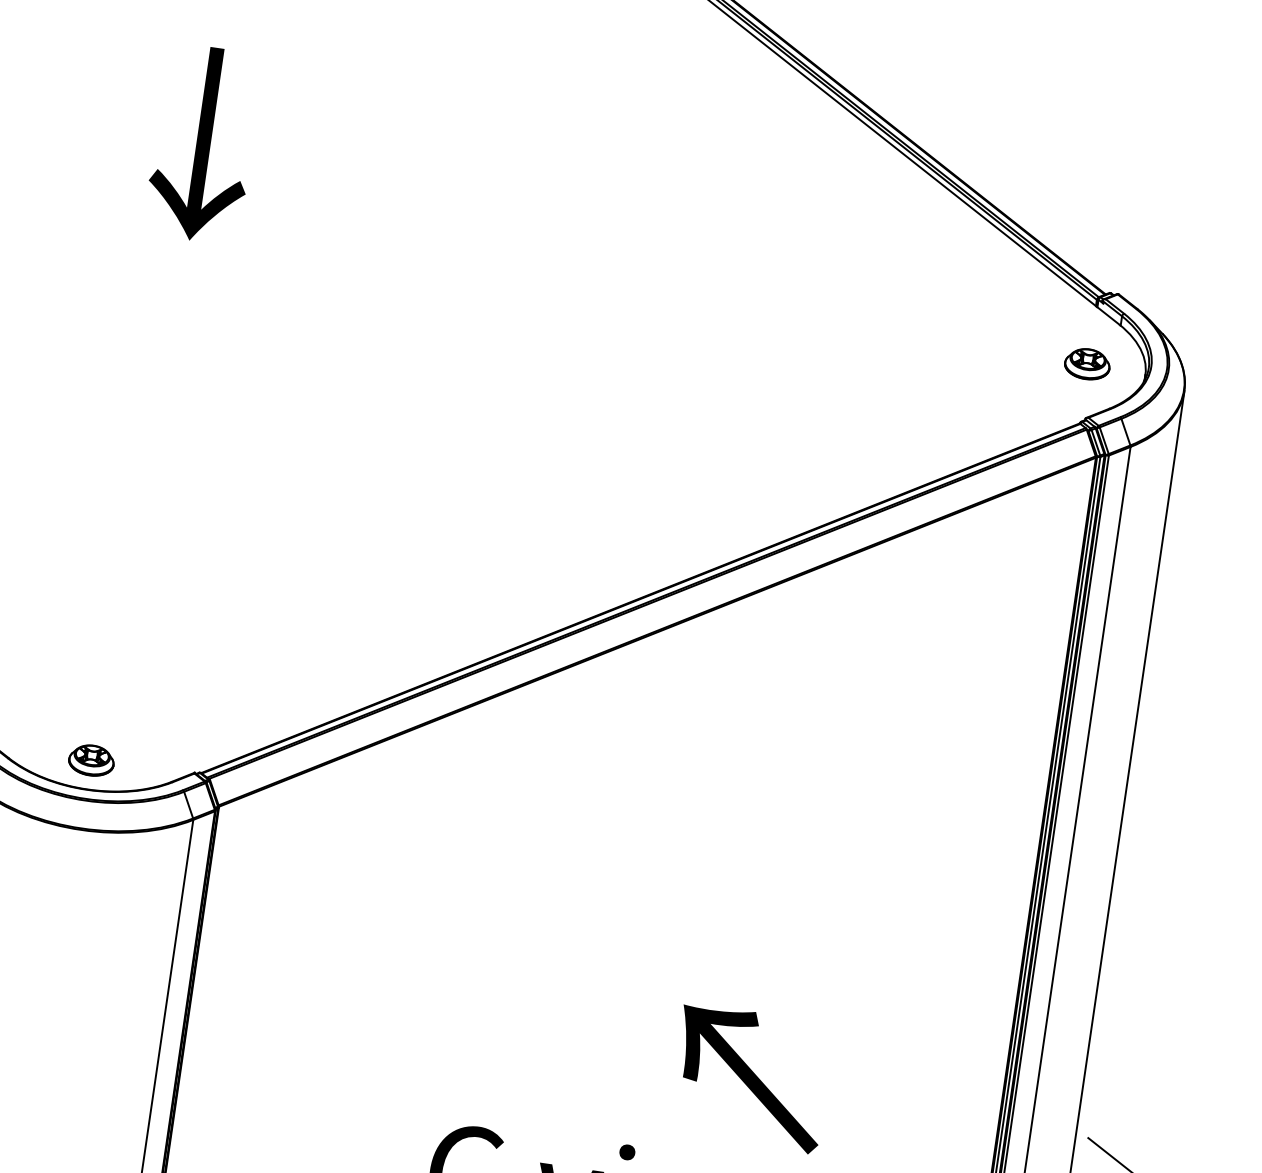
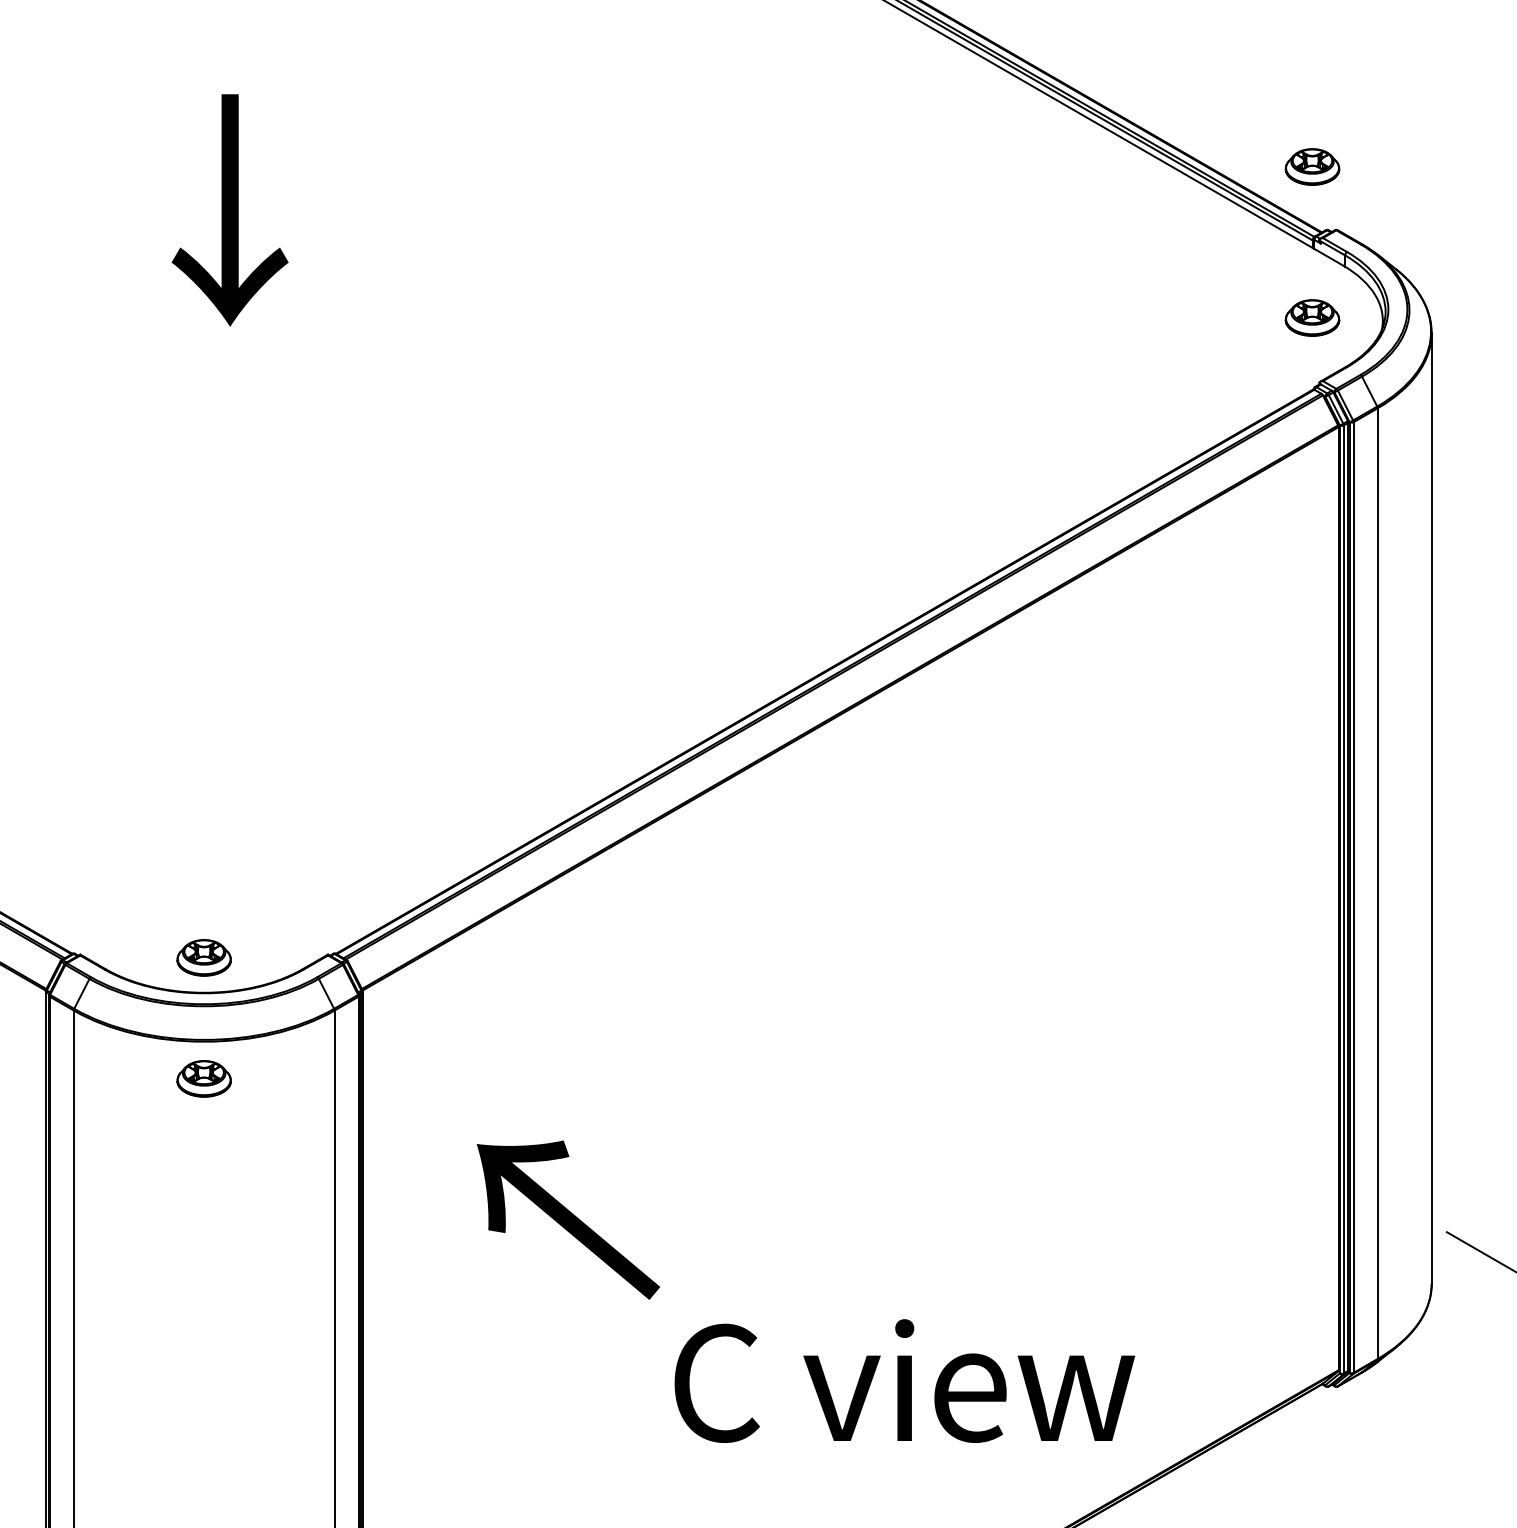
part: (1105, 238) -> (1312, 166), added
part: (76, 860) -> (203, 1078), added
text: (749, 1077) -> (567, 1219), moved

